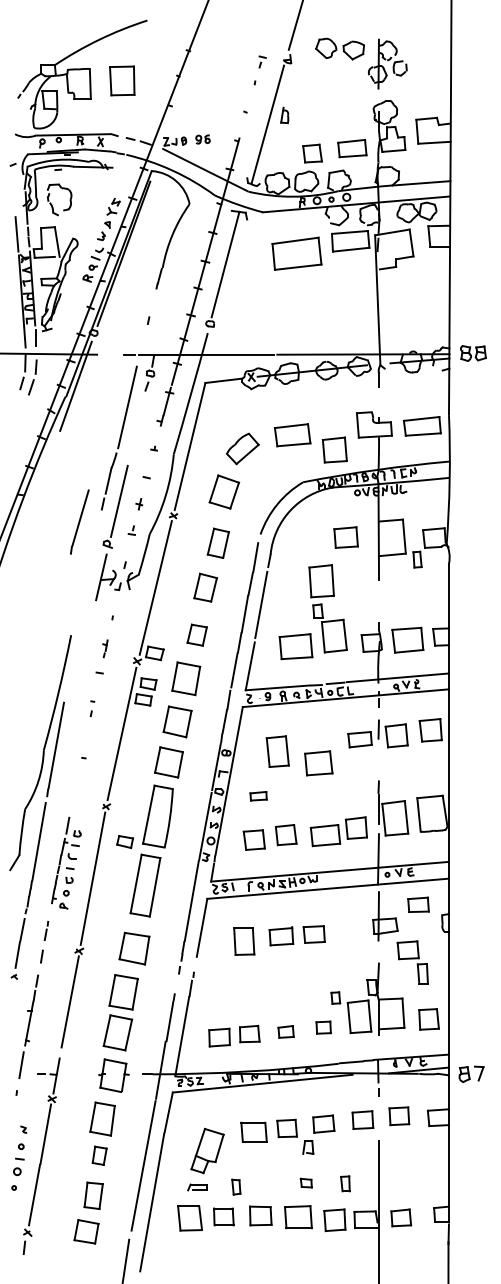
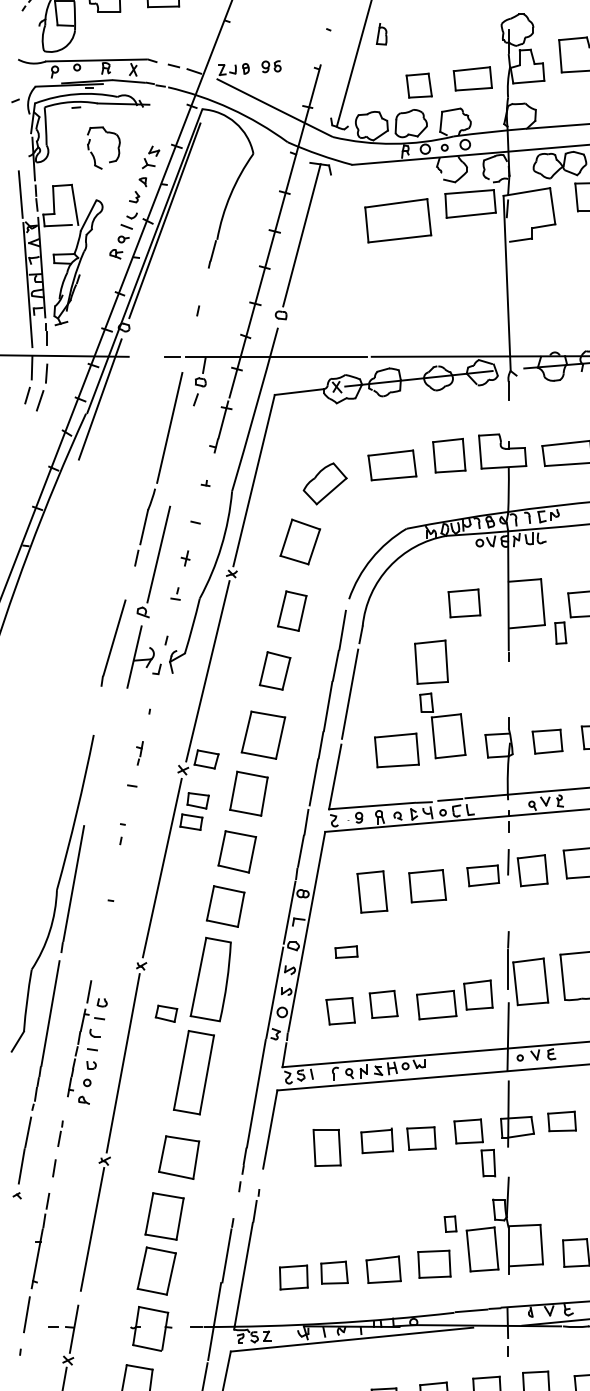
part: (52, 204) -> (94, 154), moved
part: (334, 449) -> (448, 454), moved
line: (79, 521) -> (113, 642), moved
part: (197, 634) -> (264, 734), size x1.67
part: (407, 639) -> (547, 740), size x0.71
part: (318, 763) -> (427, 886), moved
part: (418, 904) -> (562, 1120), moved
part: (412, 962) -> (474, 1147), moved
part: (323, 1027) -> (433, 1263), size x1.67
part: (285, 1031) -> (382, 1269), size x1.67

